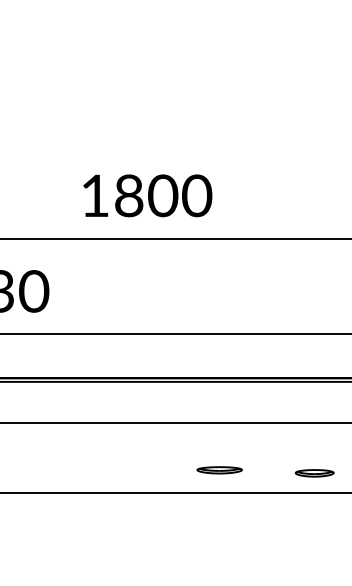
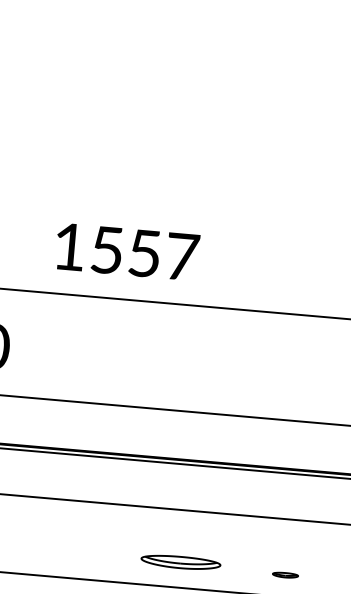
text: (163, 195) -> (145, 253), 1800 -> 1557
part: (219, 470) -> (180, 562), size x1.6
part: (314, 473) -> (285, 575), size x0.6

